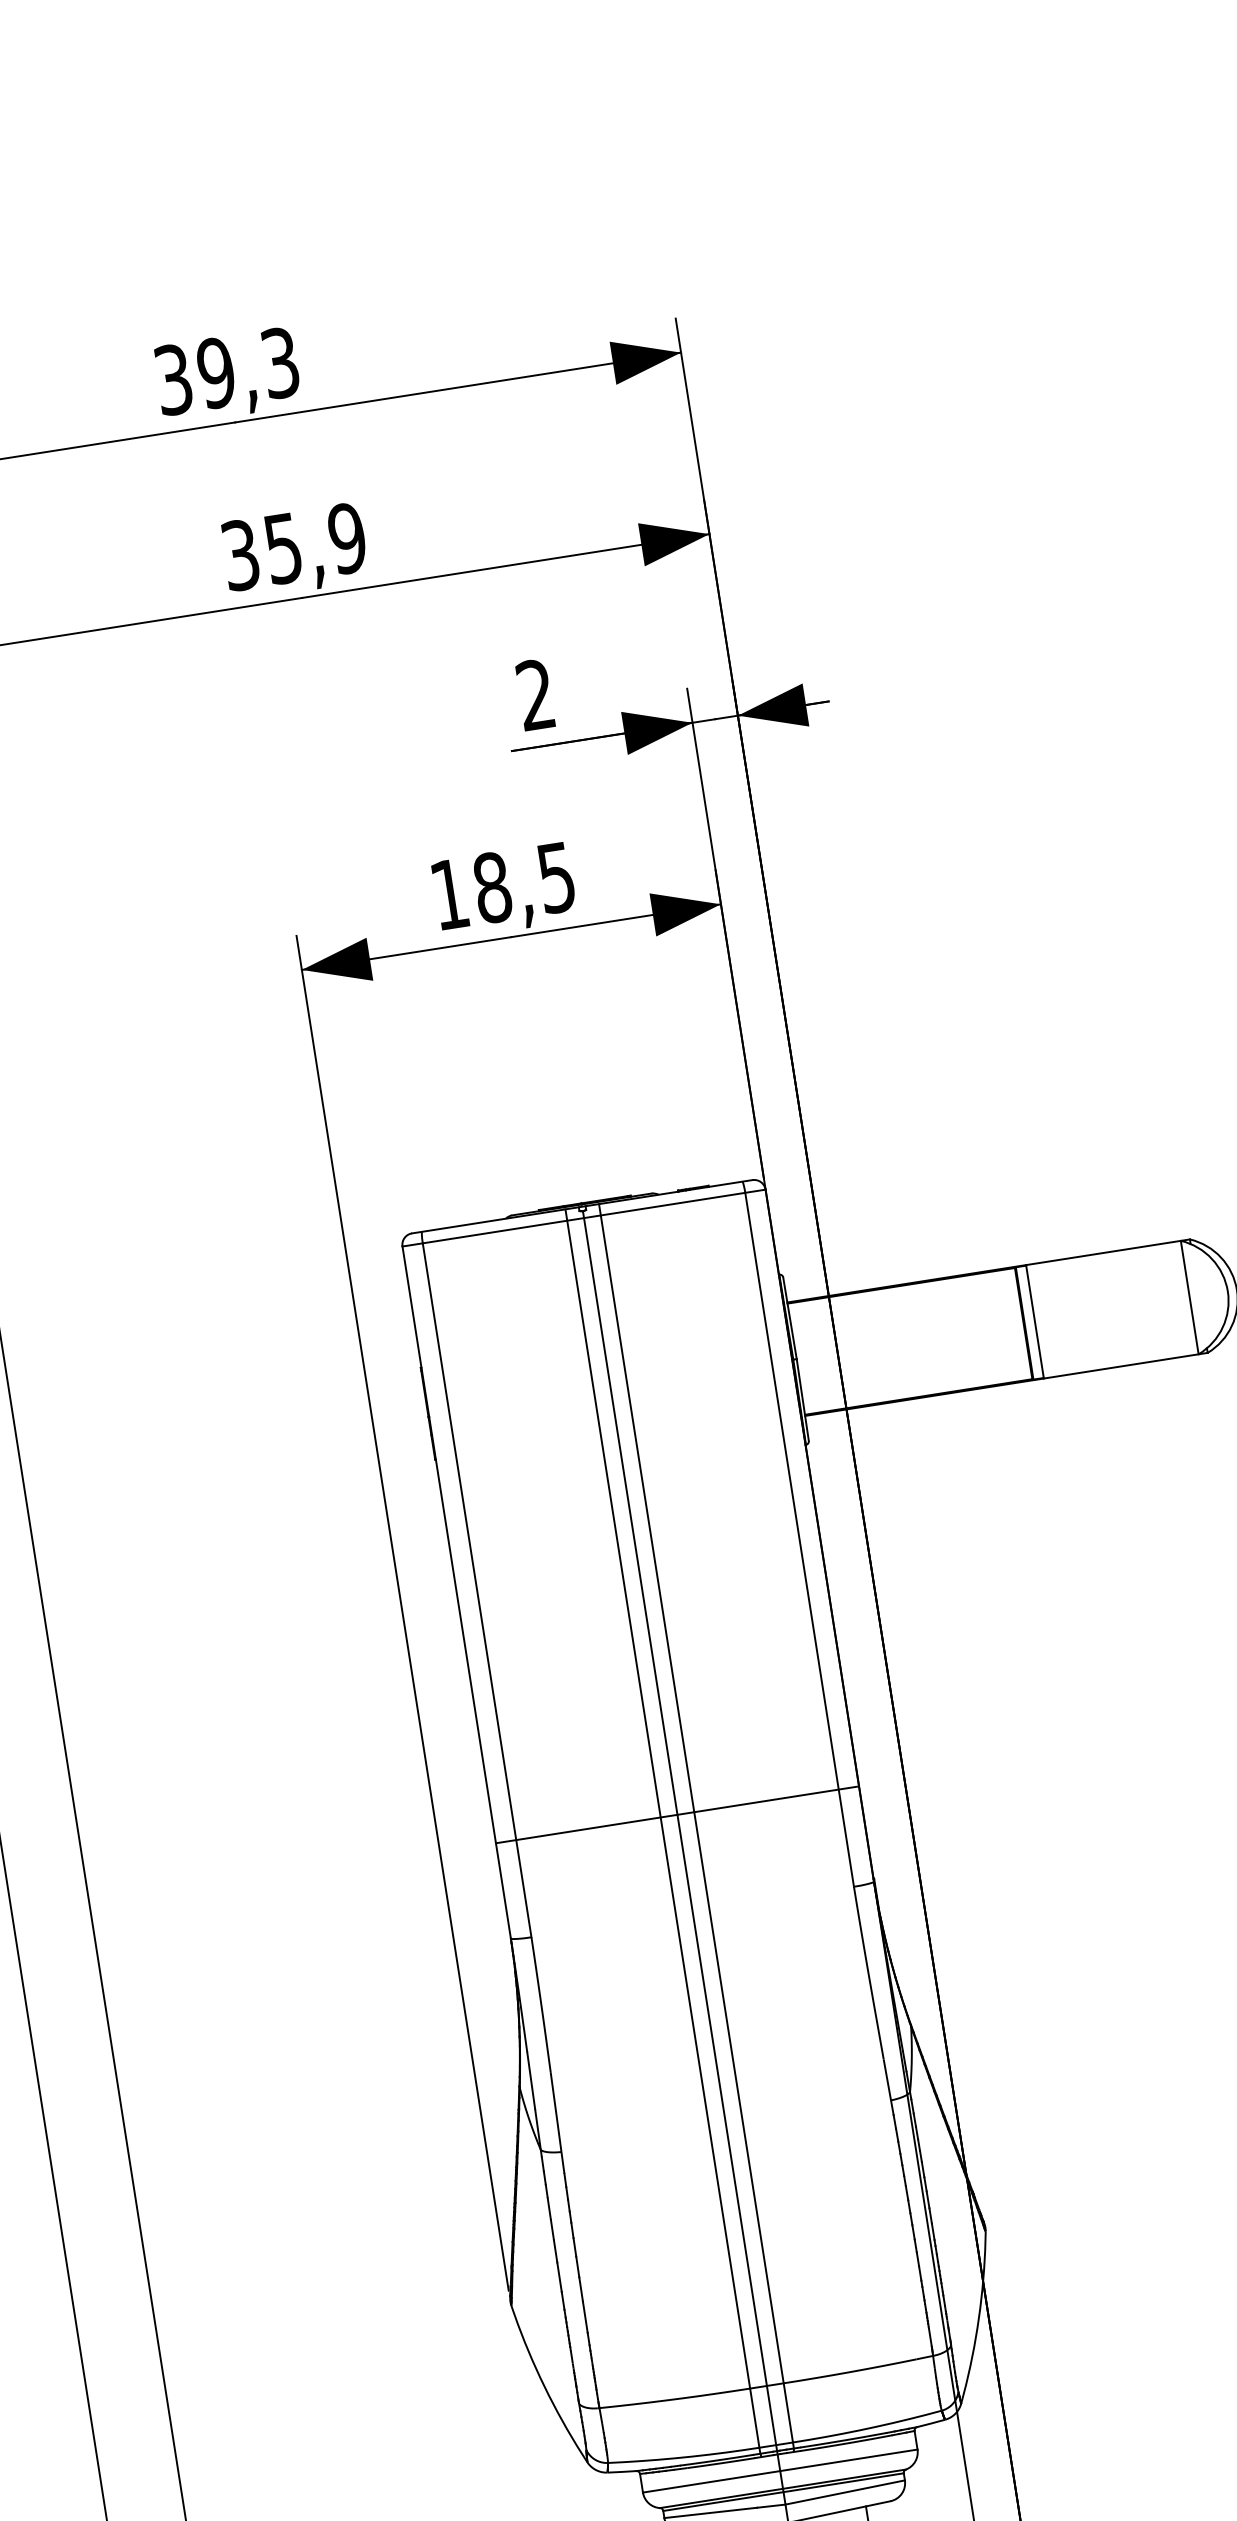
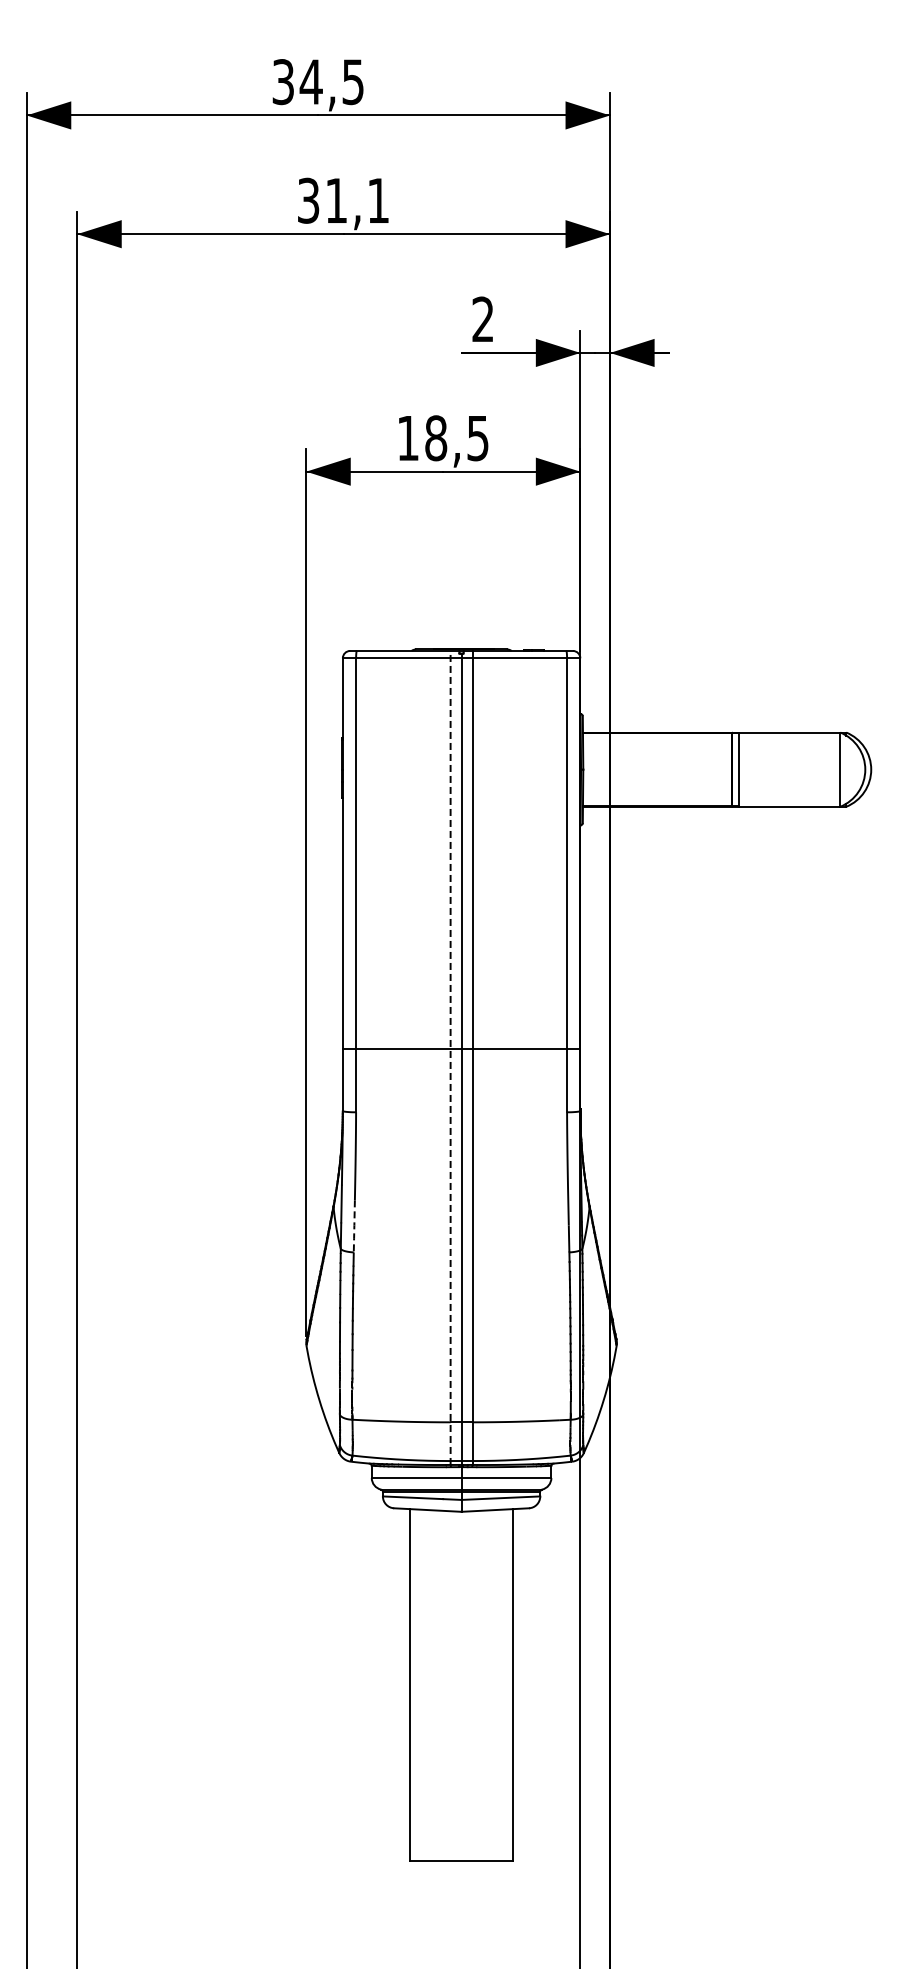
text: (247, 368) -> (331, 82), 39,3 -> 34,5
text: (315, 543) -> (357, 200), 35,9 -> 31,1
line: (662, 1830) -> (450, 1057), solid -> dashed
line: (556, 2112) -> (354, 1226), solid -> dashed

